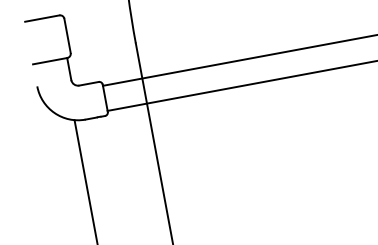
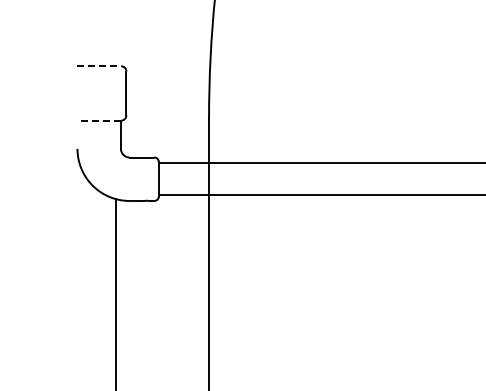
line: (42, 18) -> (99, 66), solid -> dashed
line: (50, 60) -> (99, 120), solid -> dashed

